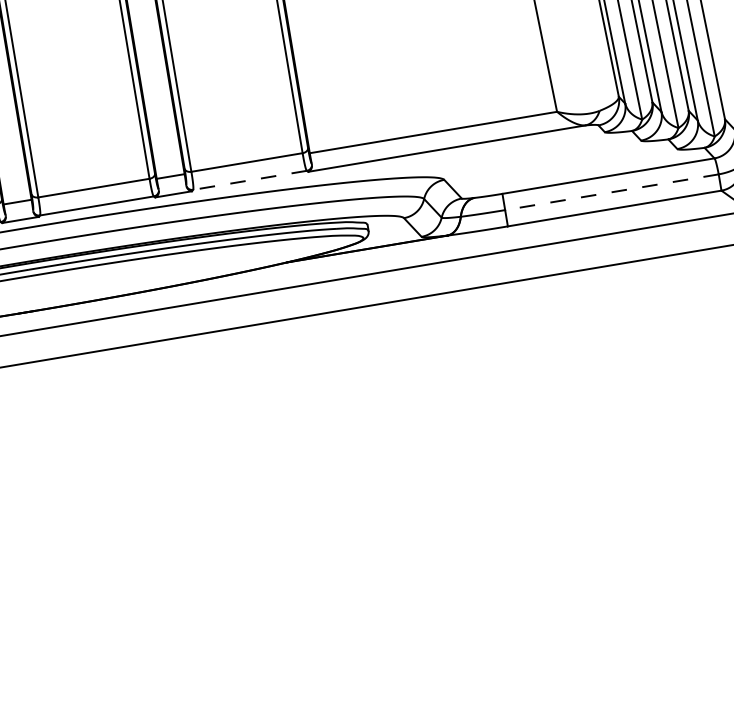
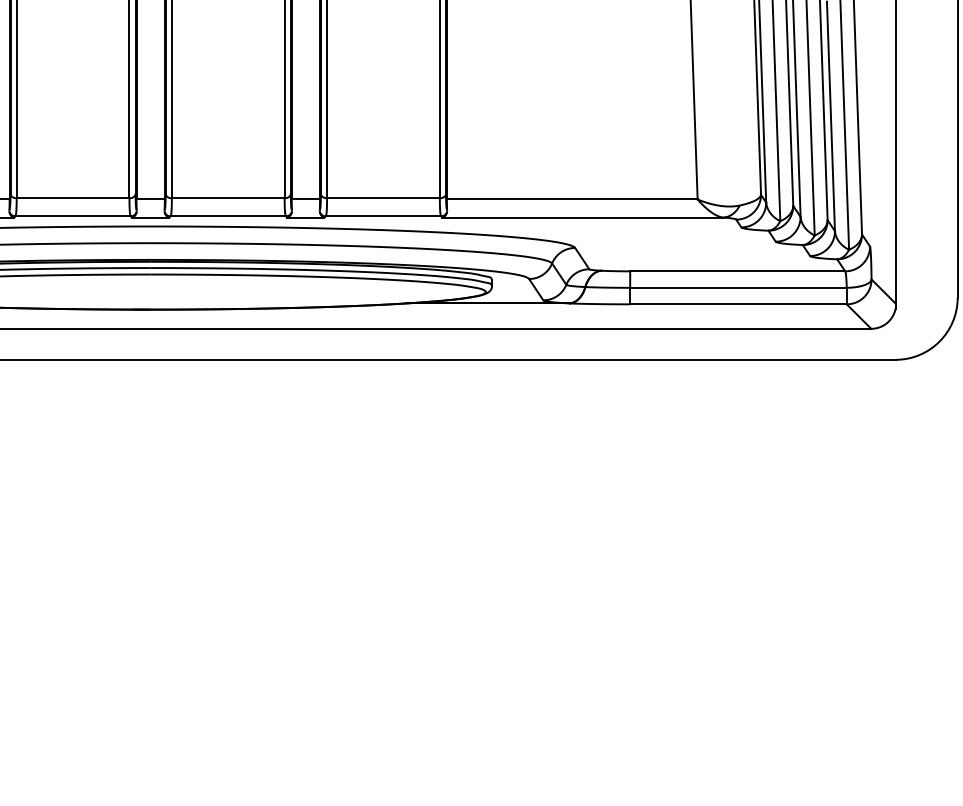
line: (250, 180) -> (383, 216), dashed -> solid
line: (610, 192) -> (737, 287), dashed -> solid

